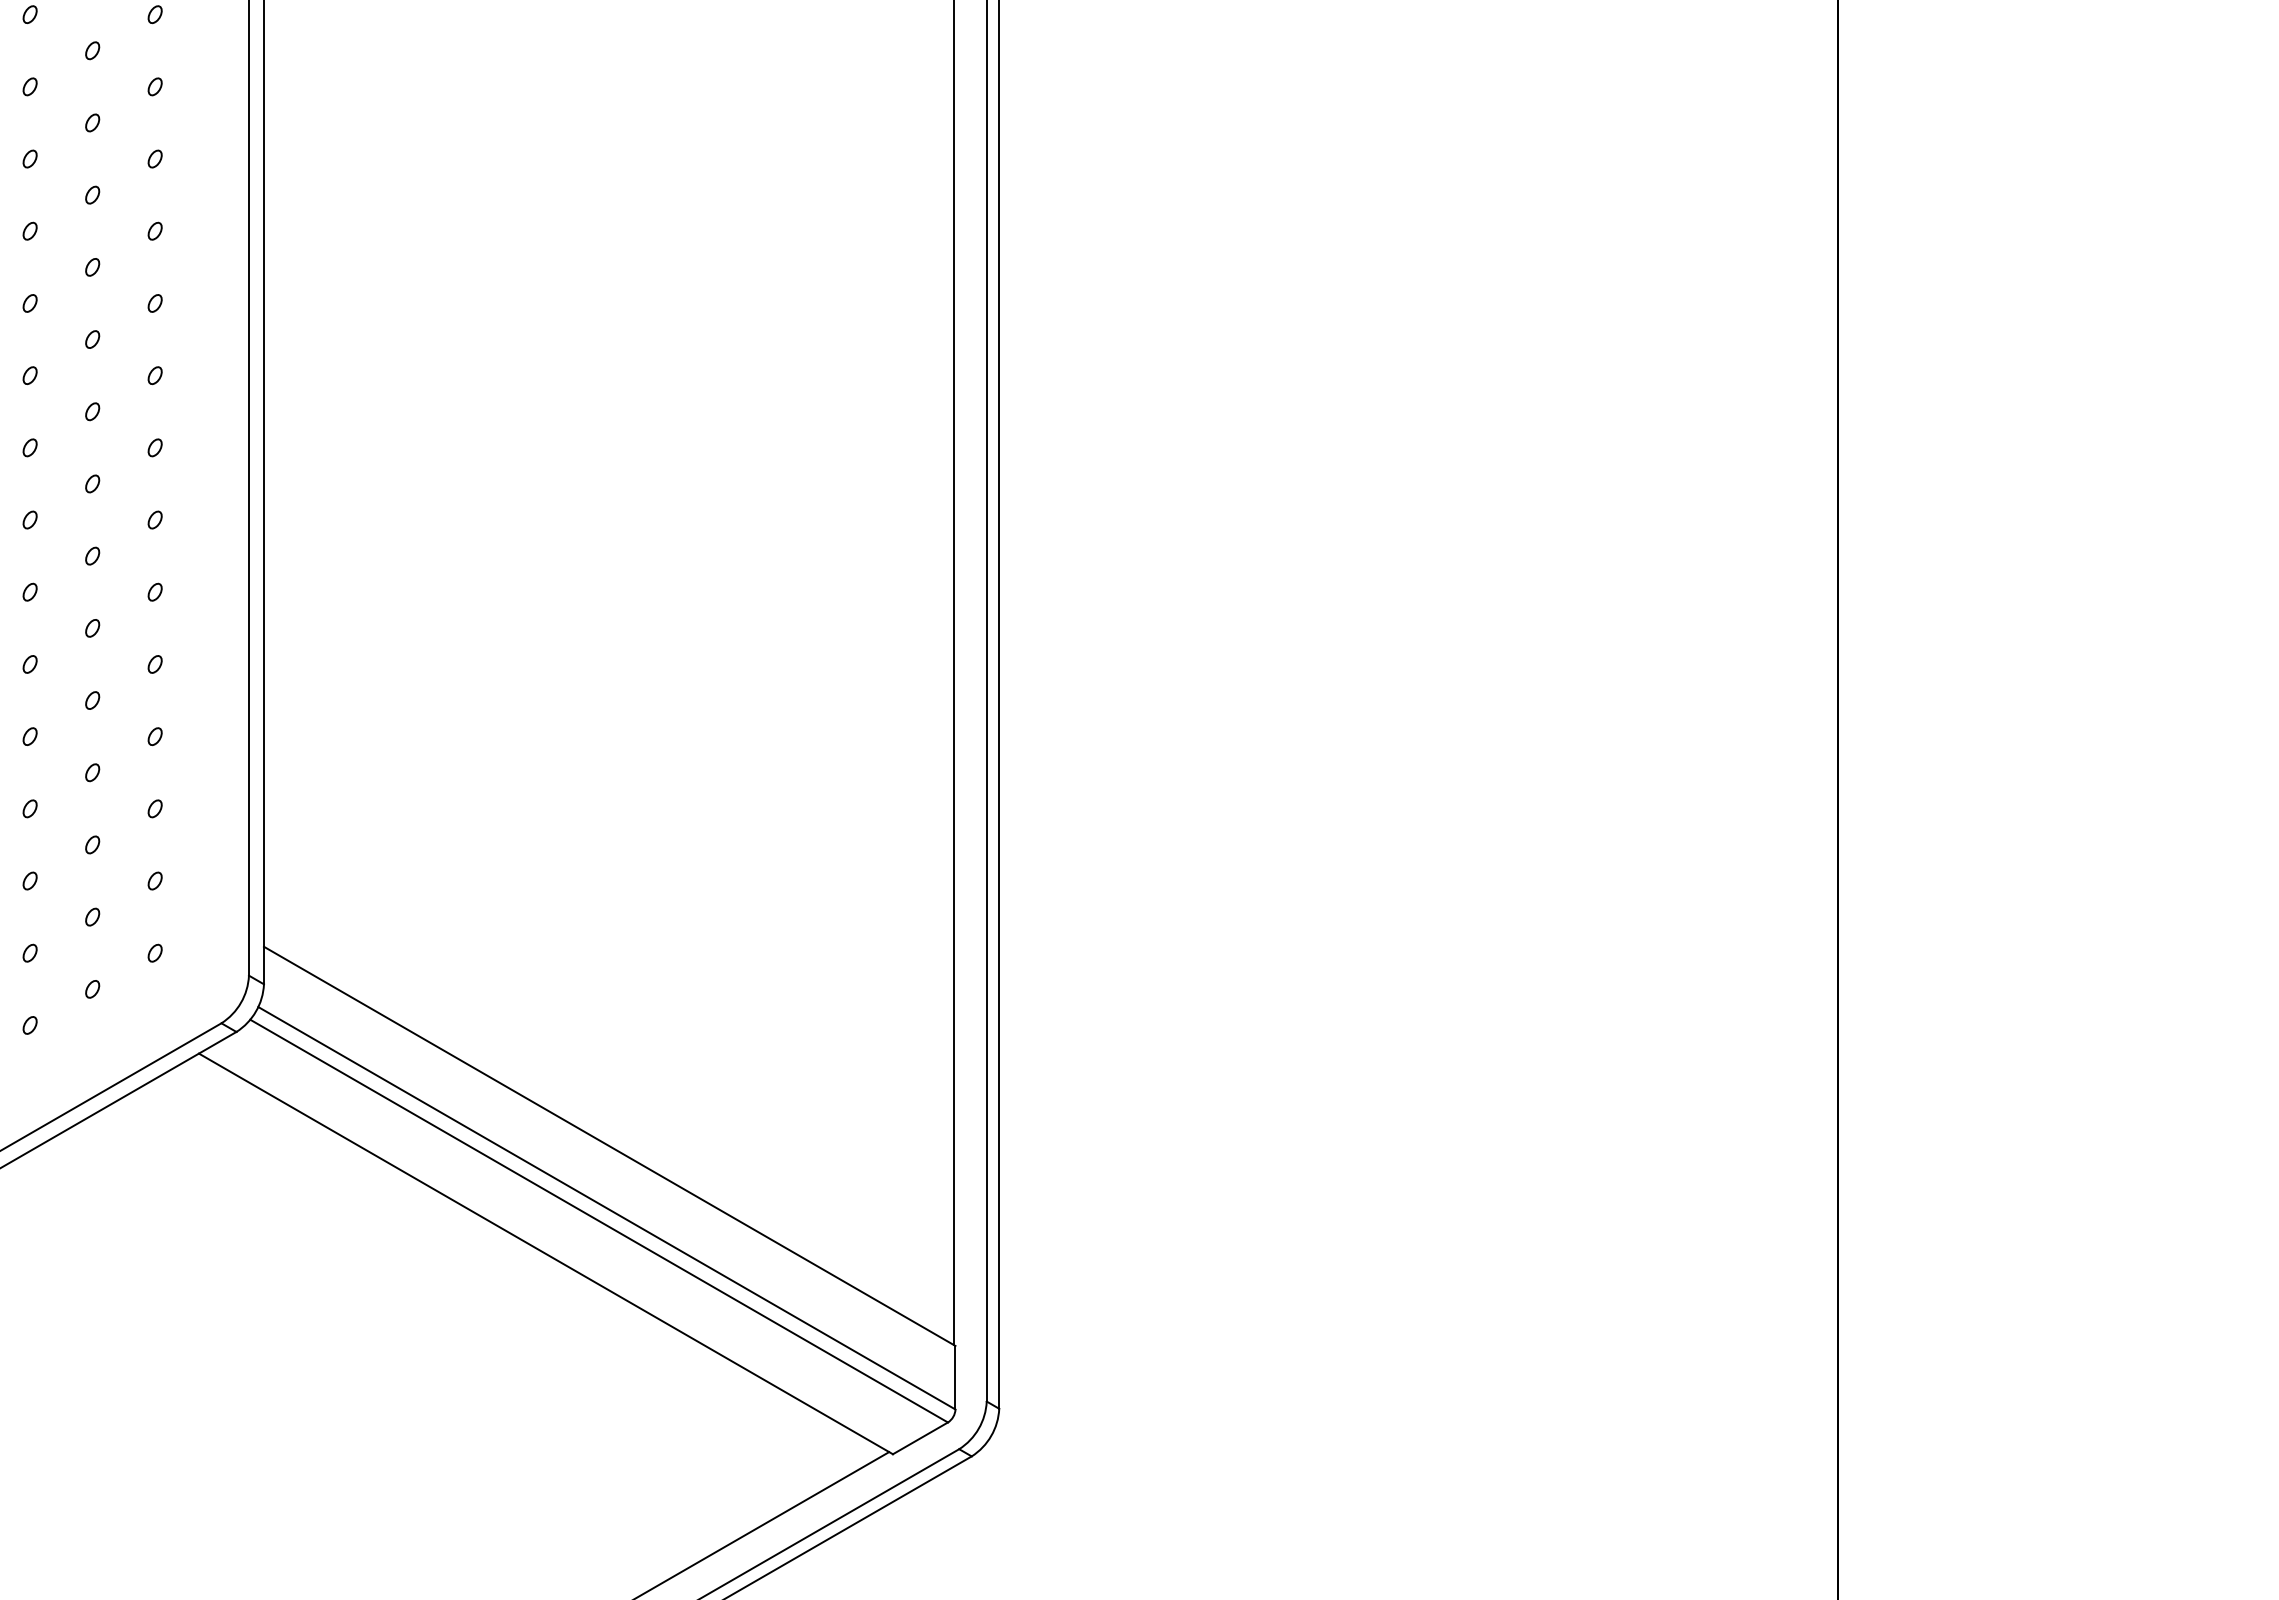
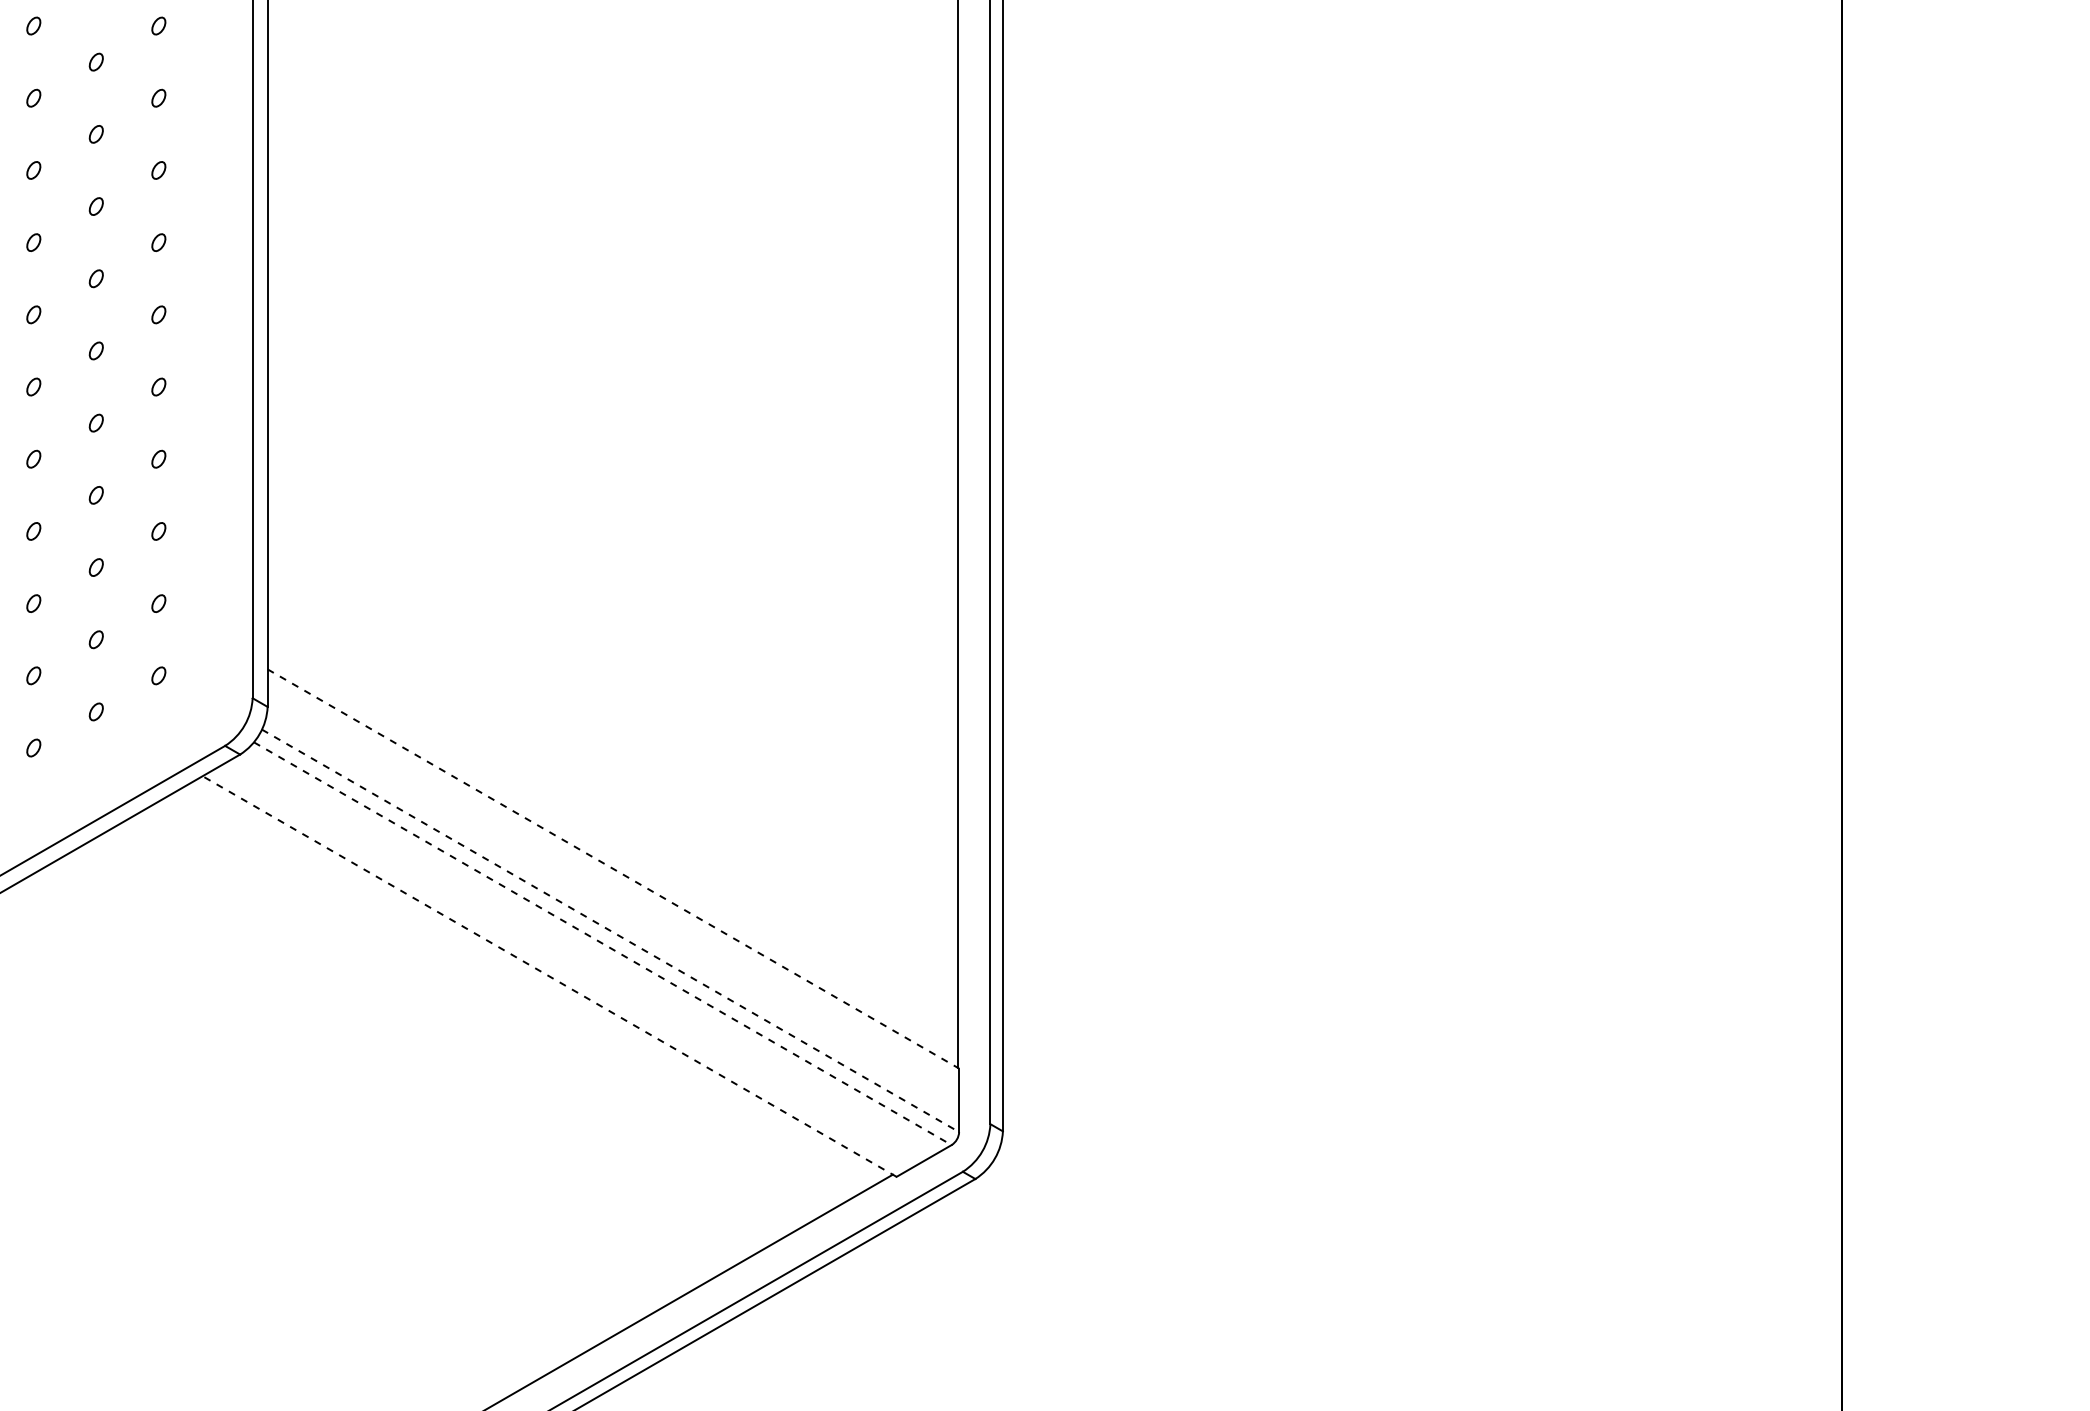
line: (610, 1146) -> (614, 869), solid -> dashed
line: (606, 1208) -> (610, 931), solid -> dashed
line: (599, 1221) -> (603, 944), solid -> dashed
line: (545, 1253) -> (549, 976), solid -> dashed

